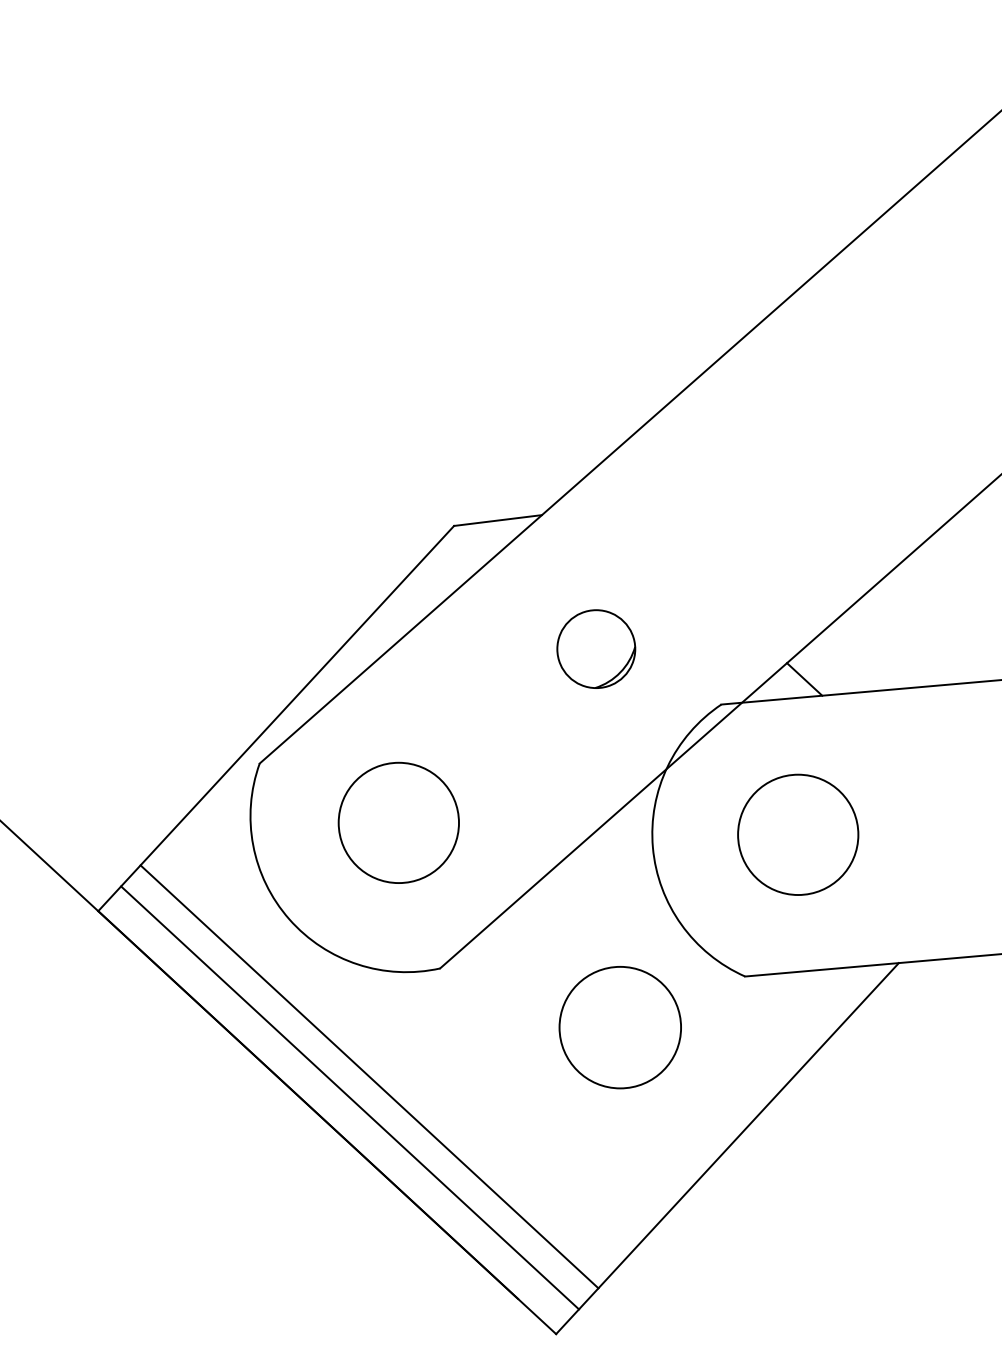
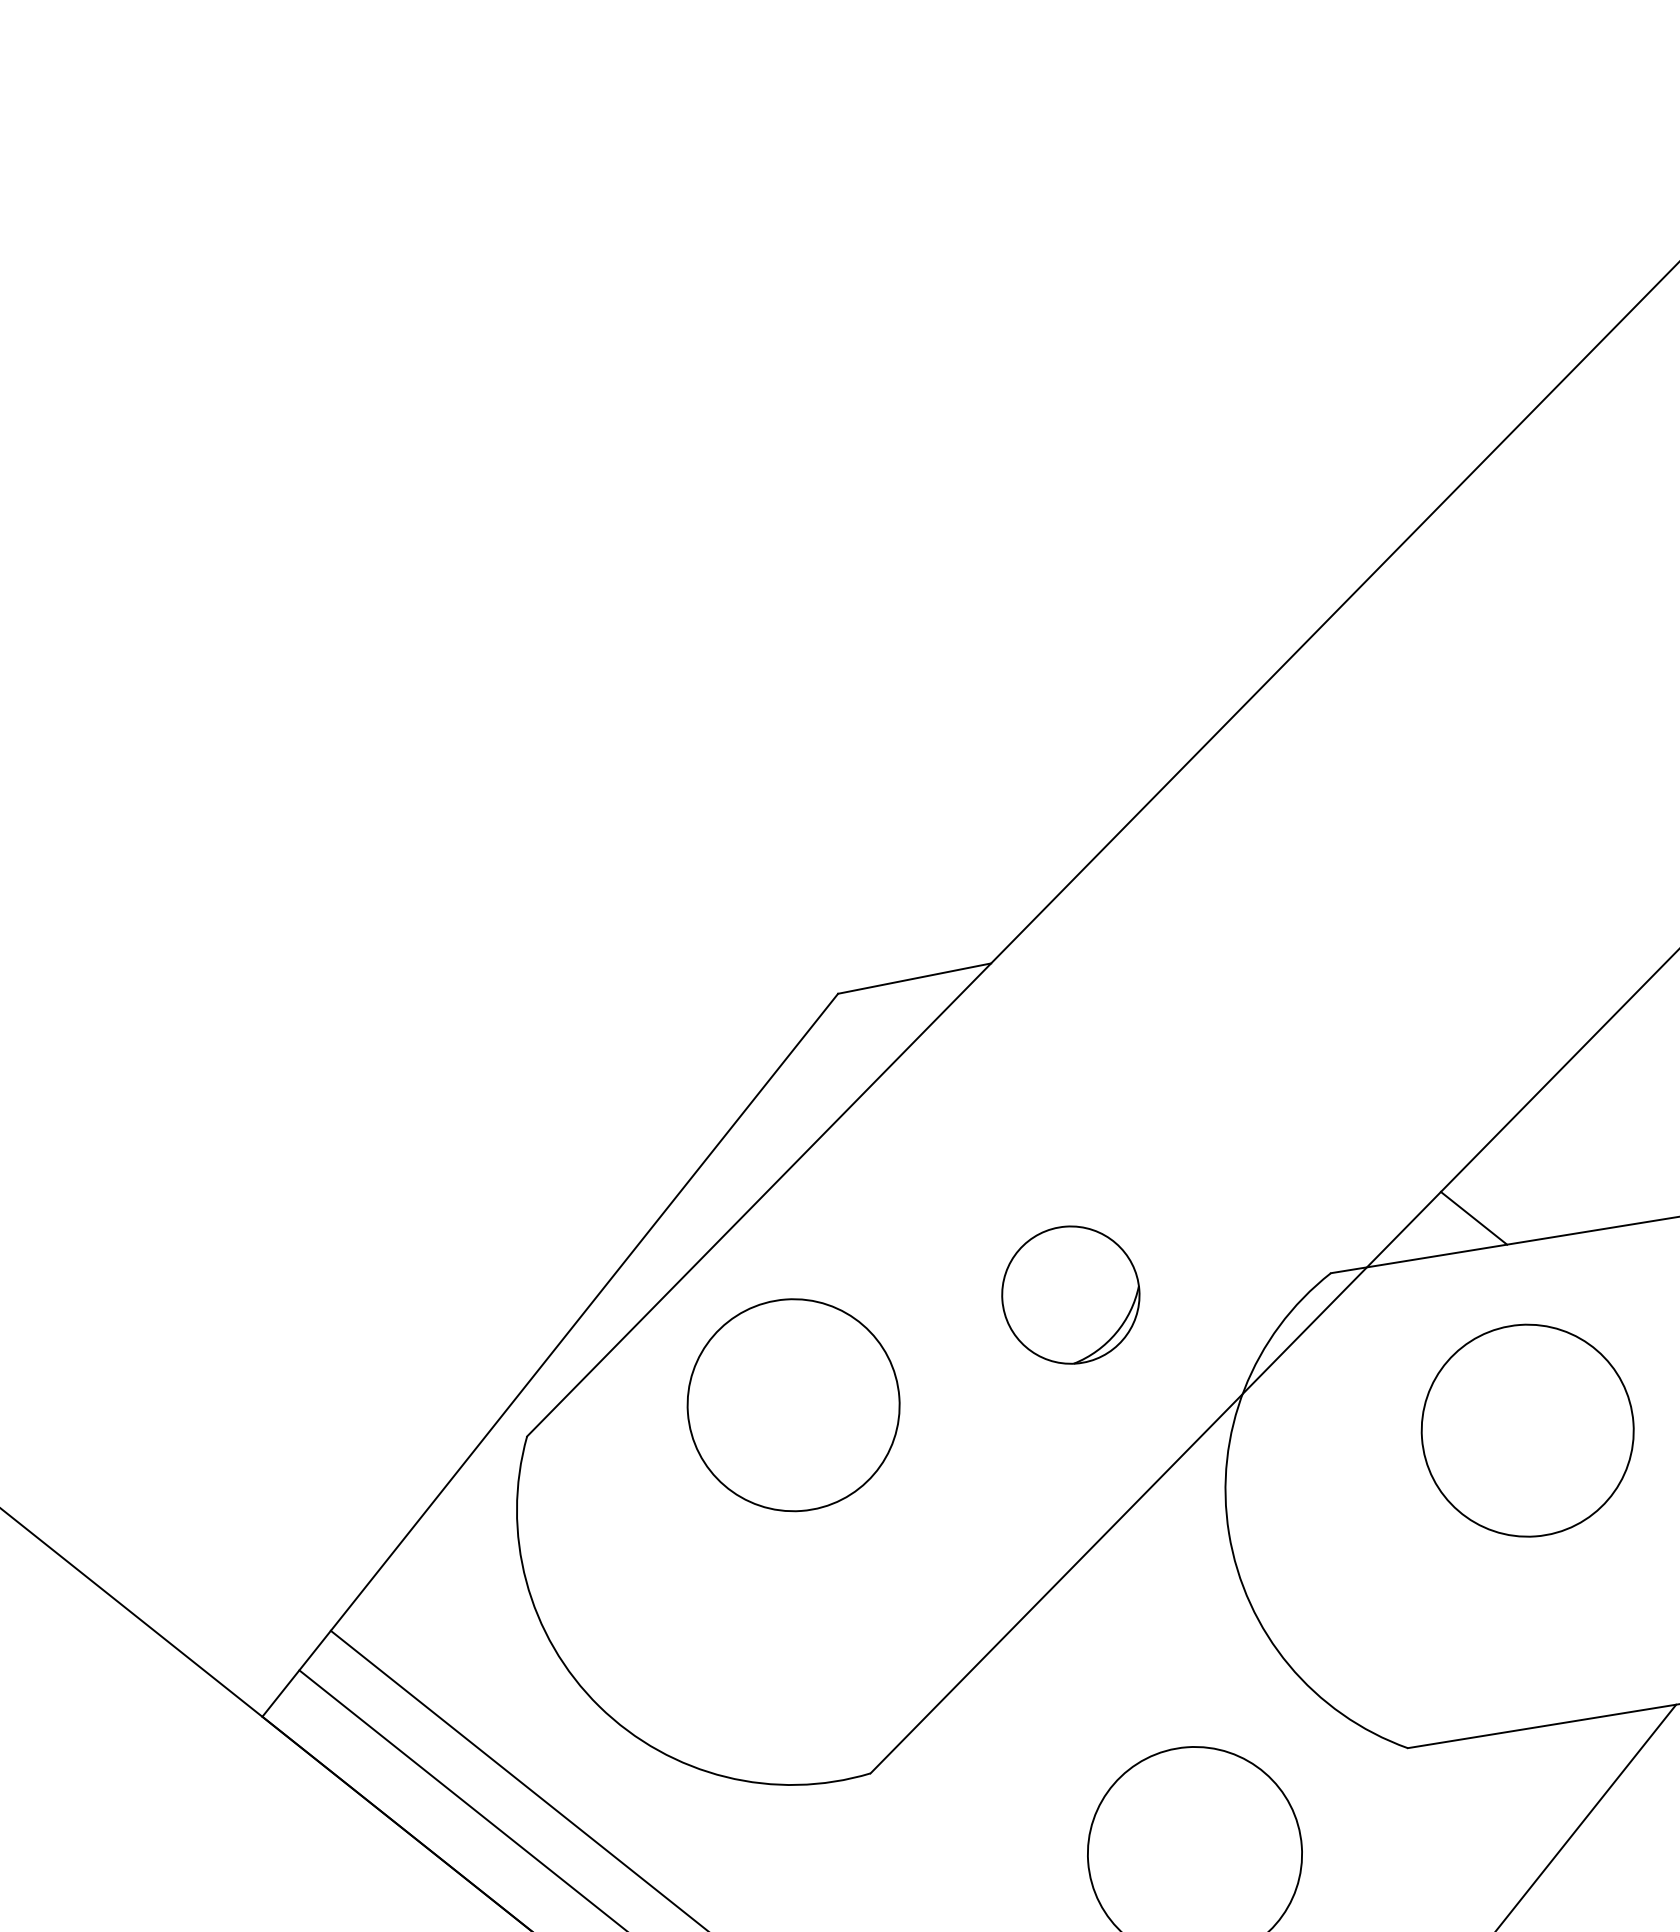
part: (596, 648) -> (1071, 1293), moved
circle: (398, 822) -> (792, 1404), moved
circle: (798, 834) -> (1528, 1430), moved

